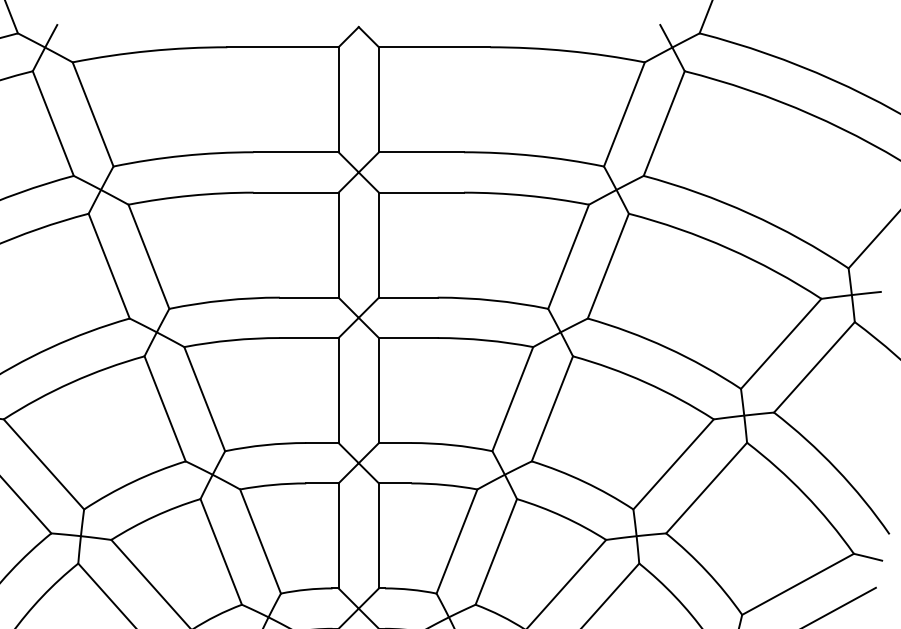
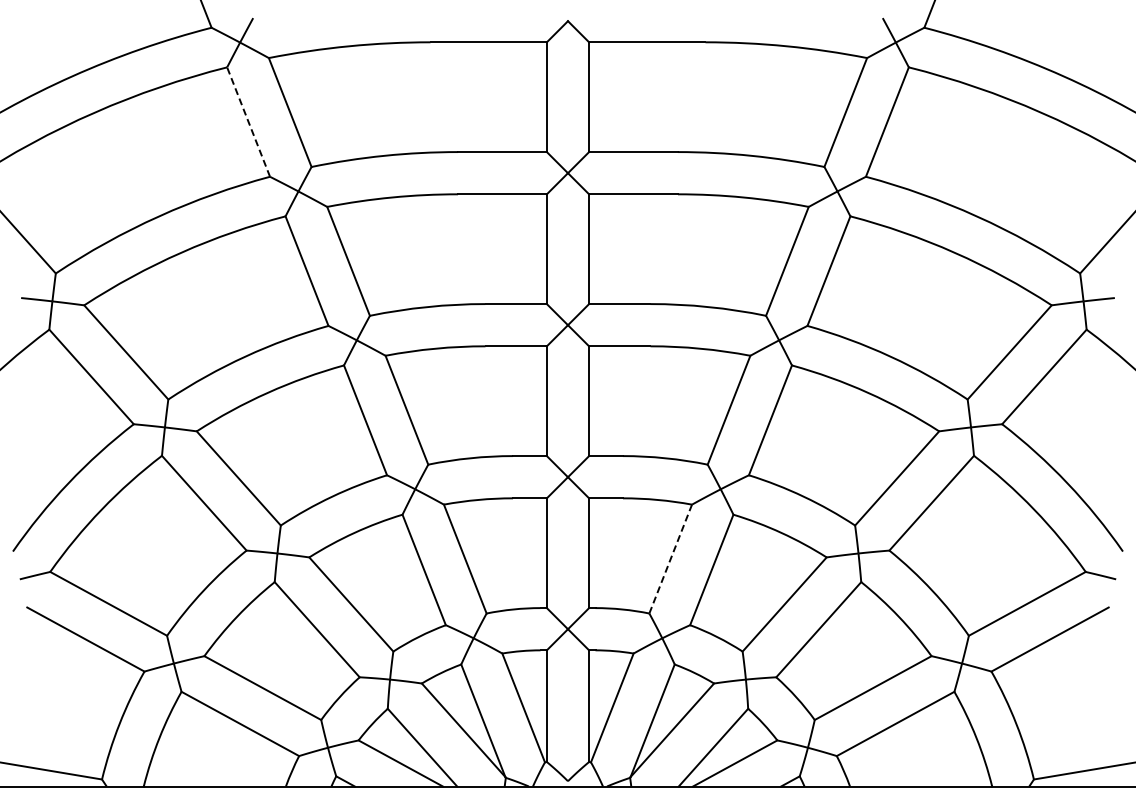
line: (53, 123) -> (248, 122), solid -> dashed
line: (456, 540) -> (670, 558), solid -> dashed

